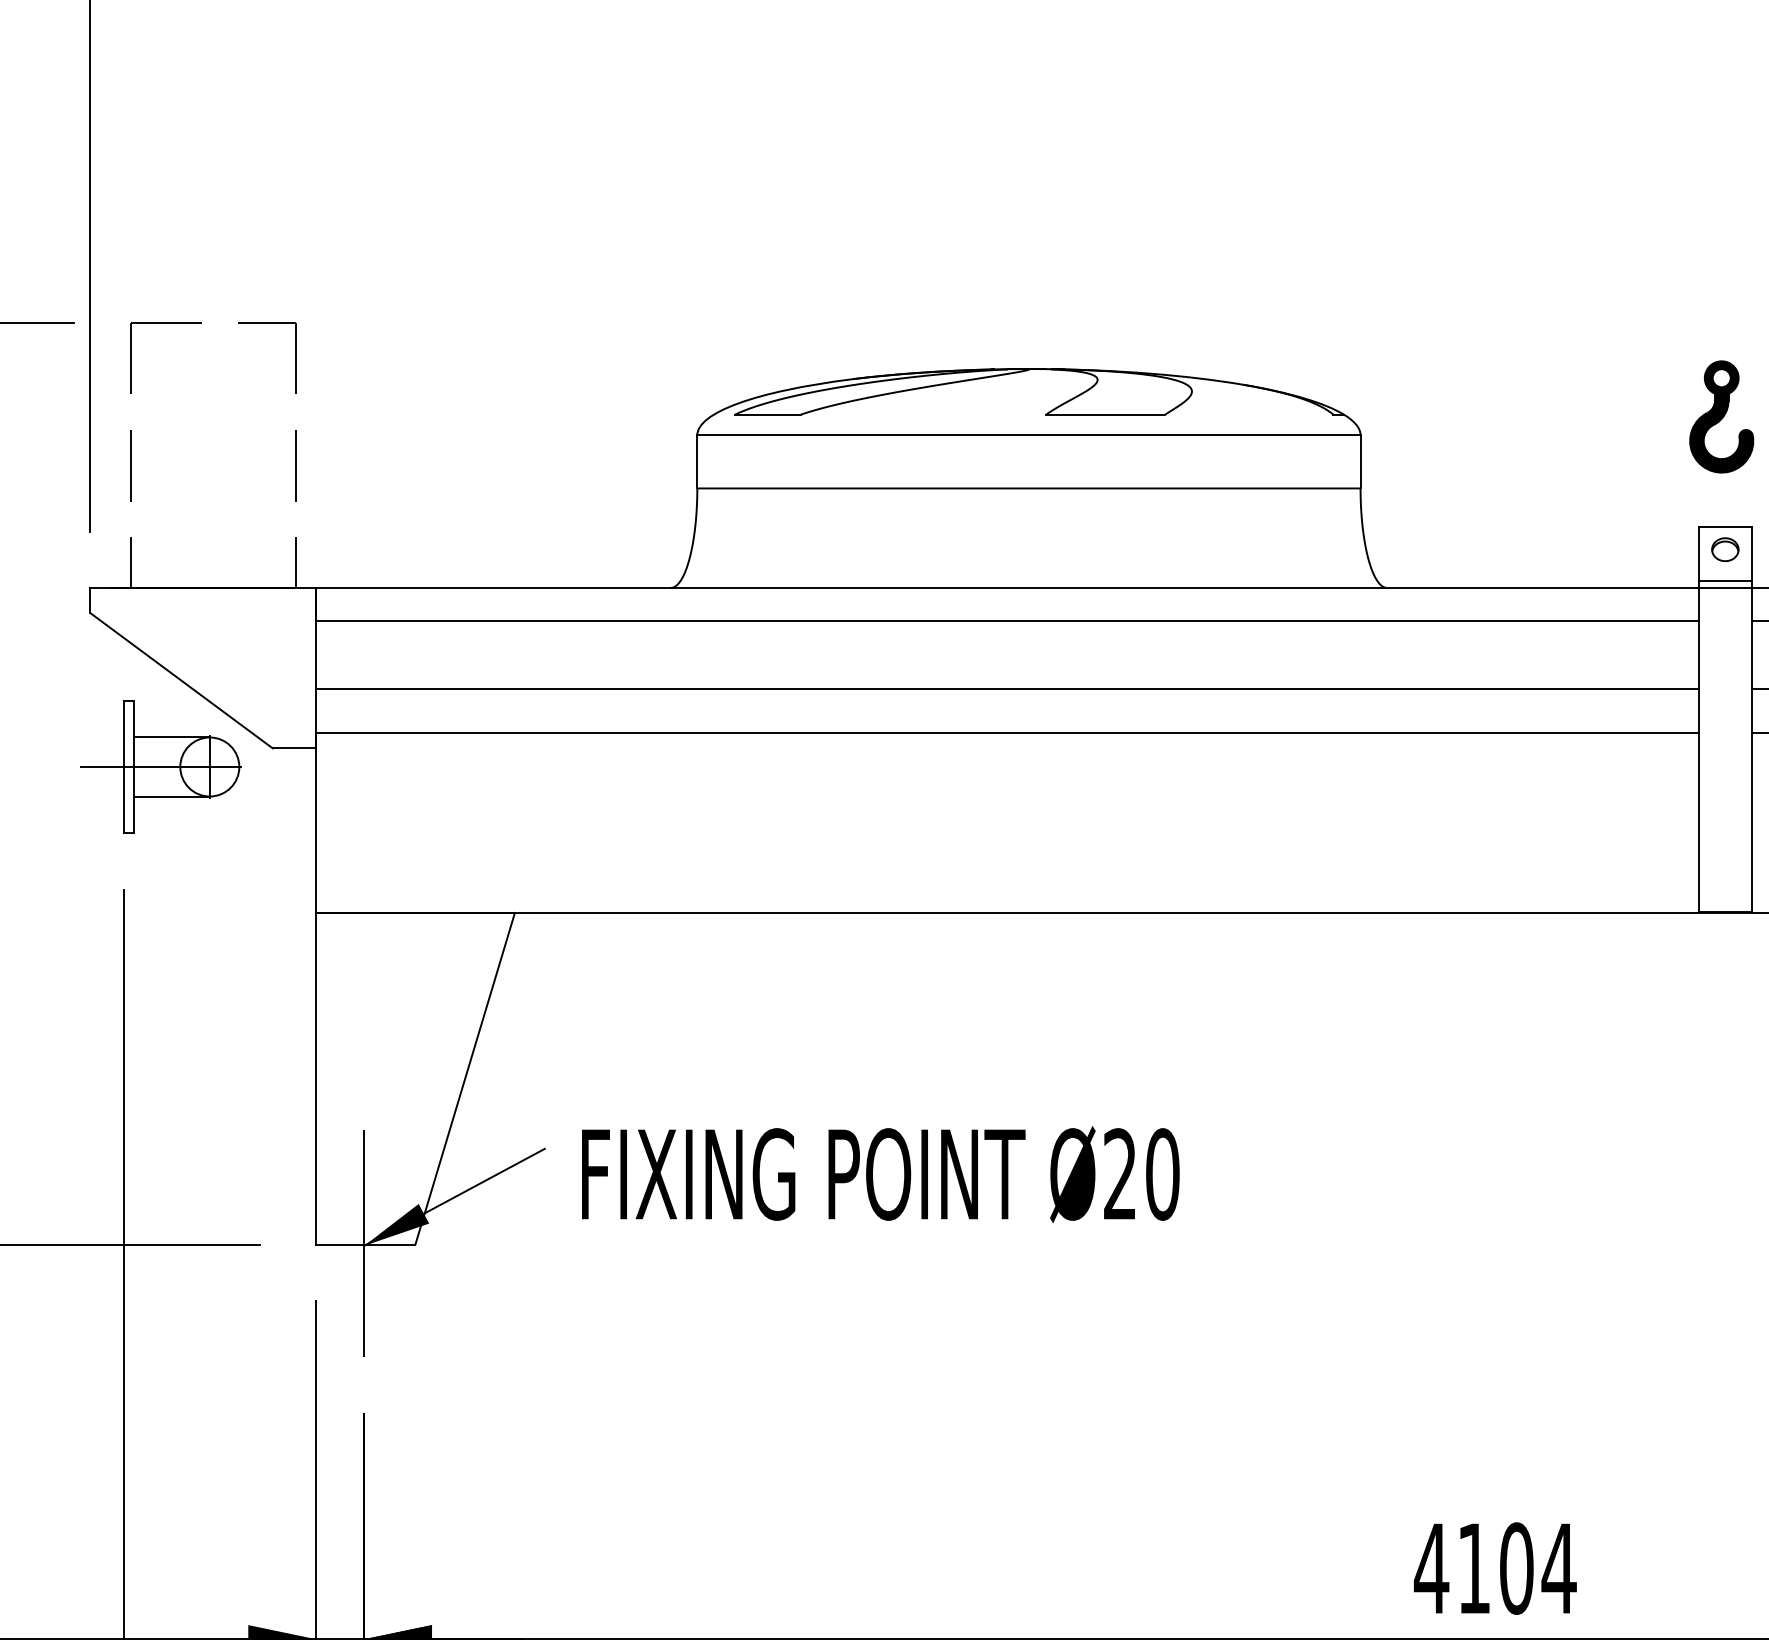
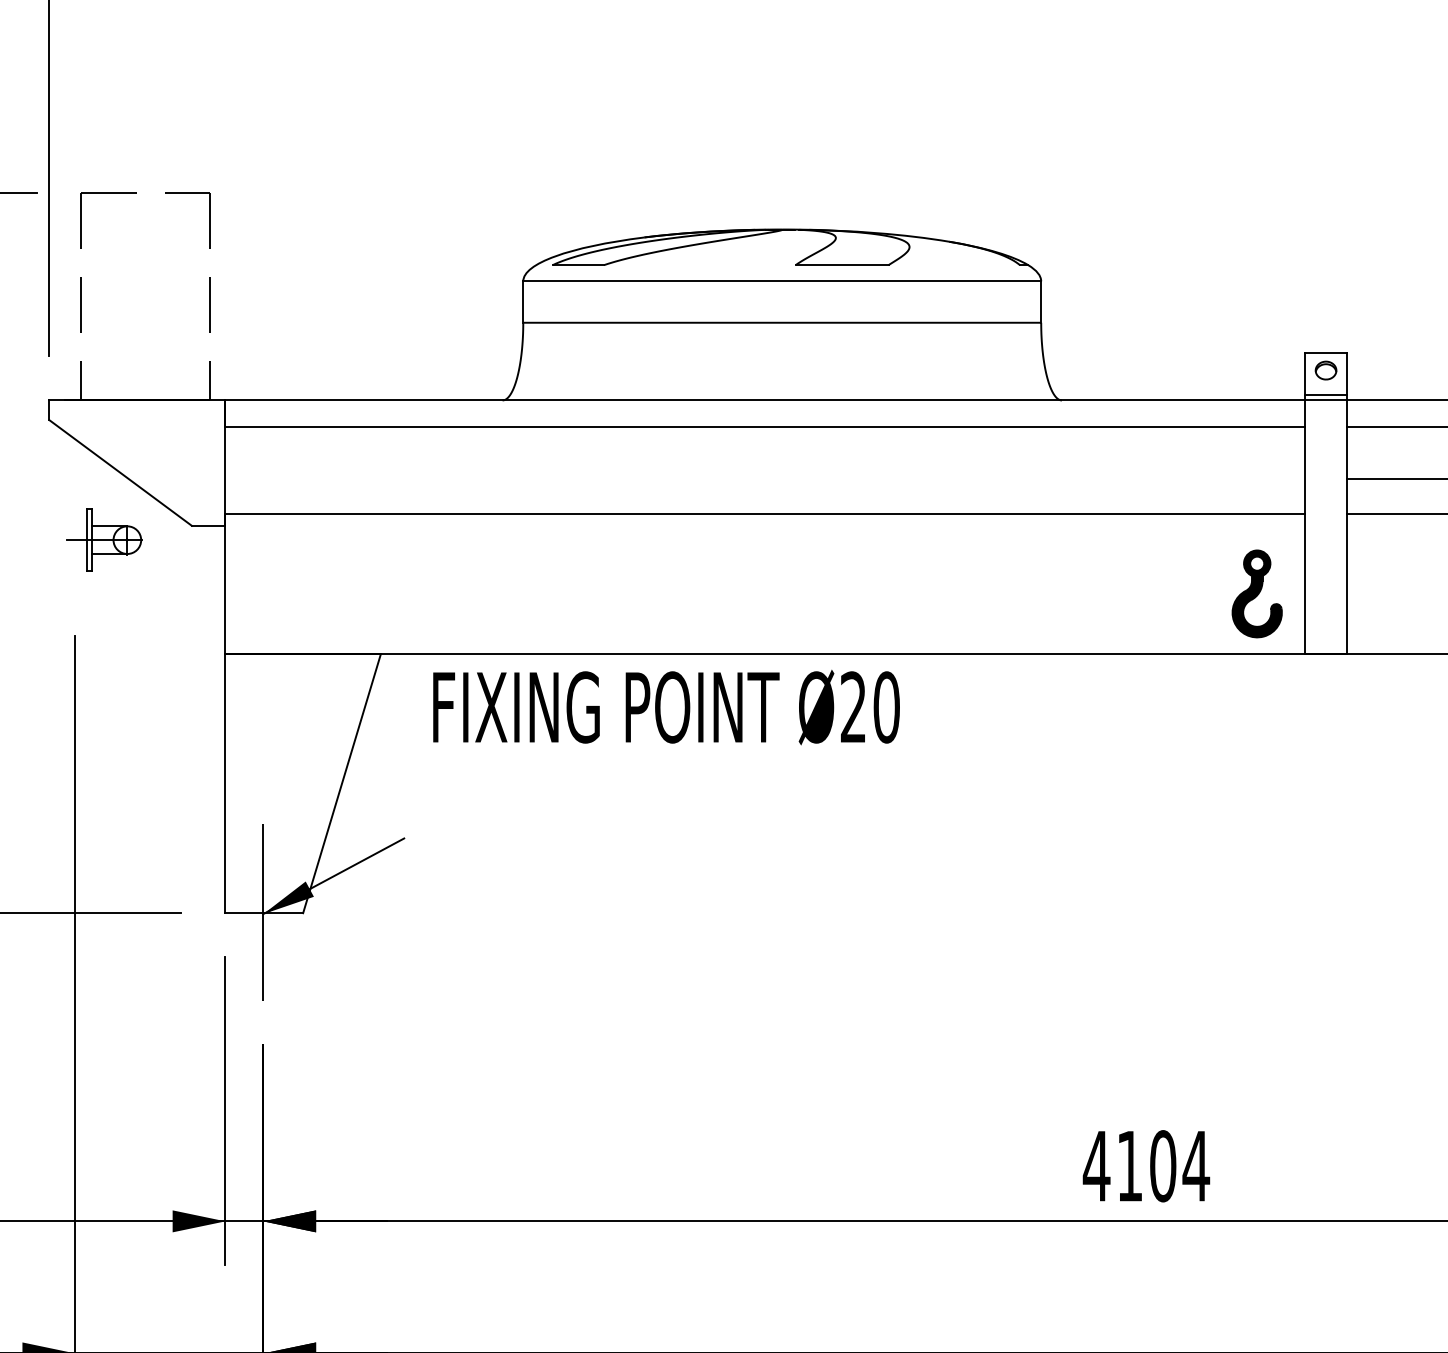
part: (1720, 416) -> (1256, 593), moved
line: (1007, 689) -> (765, 479), removed
part: (161, 765) -> (104, 539), size x0.6
text: (880, 1174) -> (666, 707), moved

